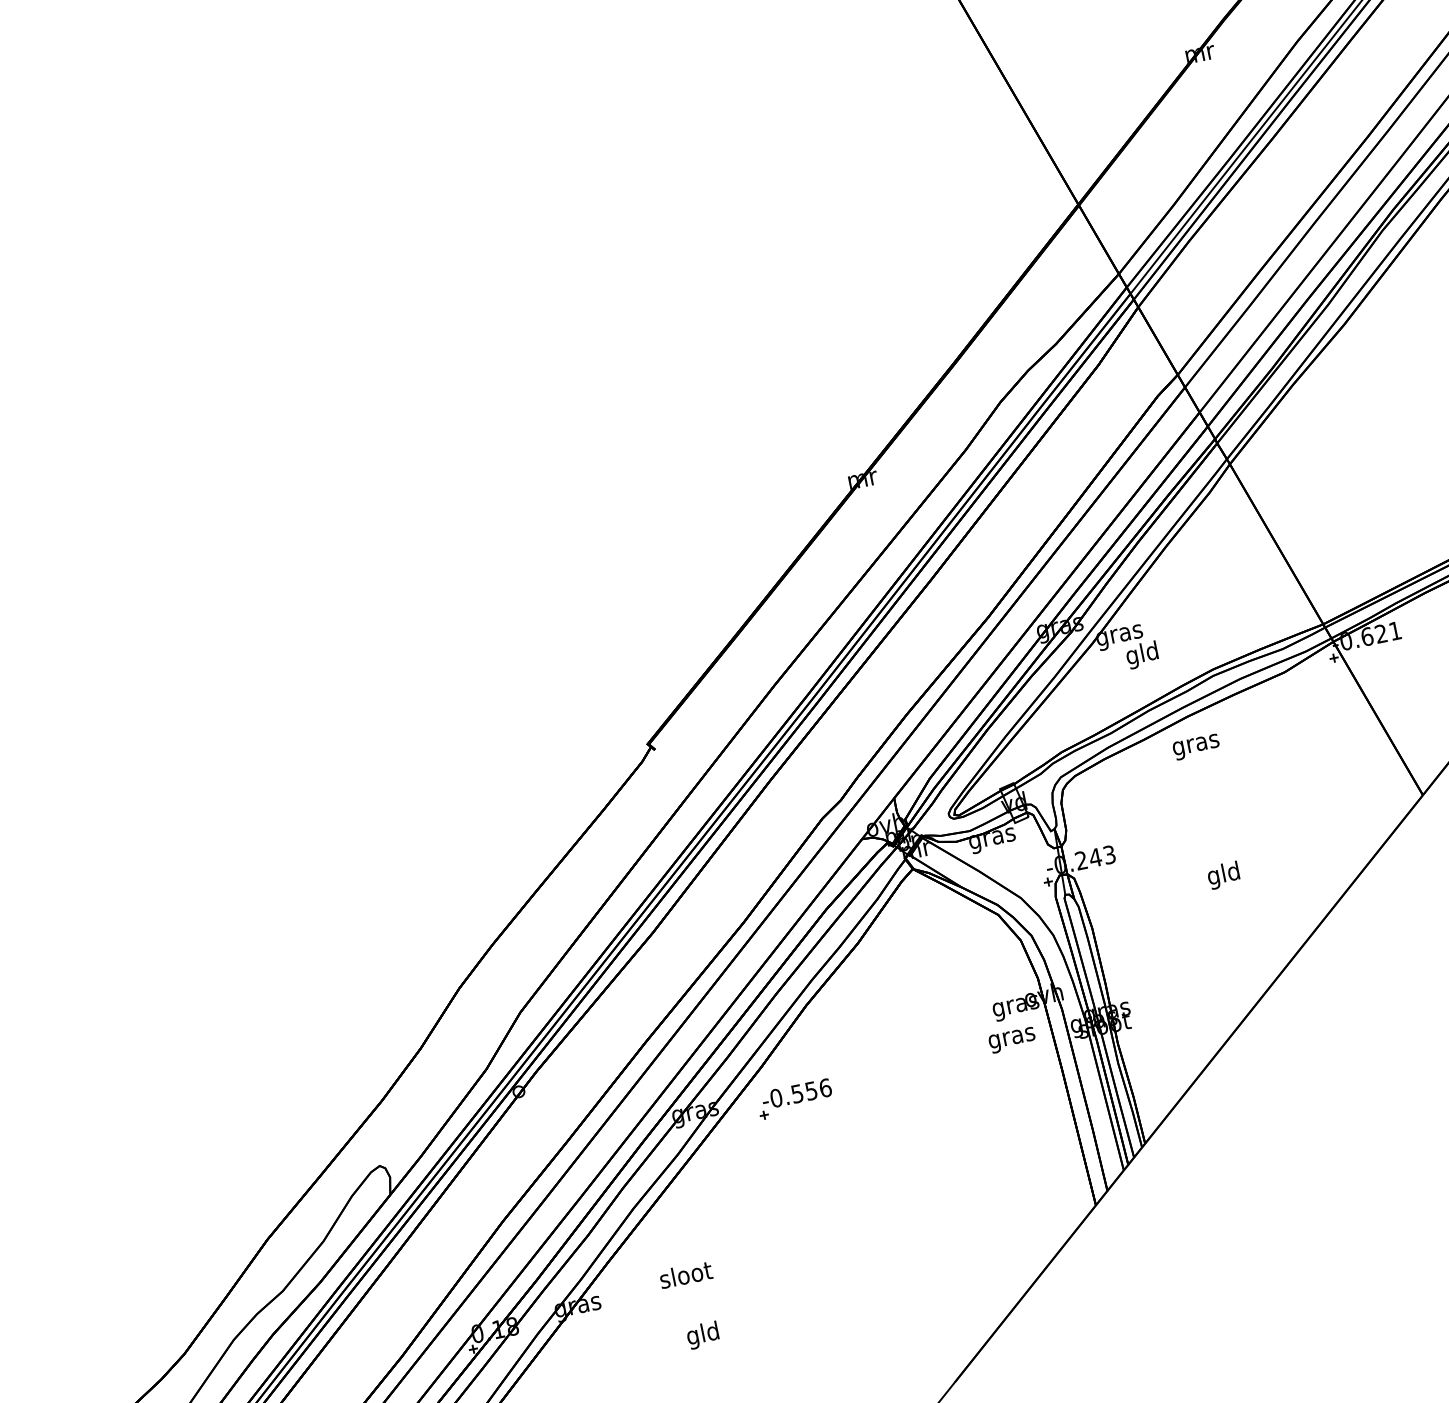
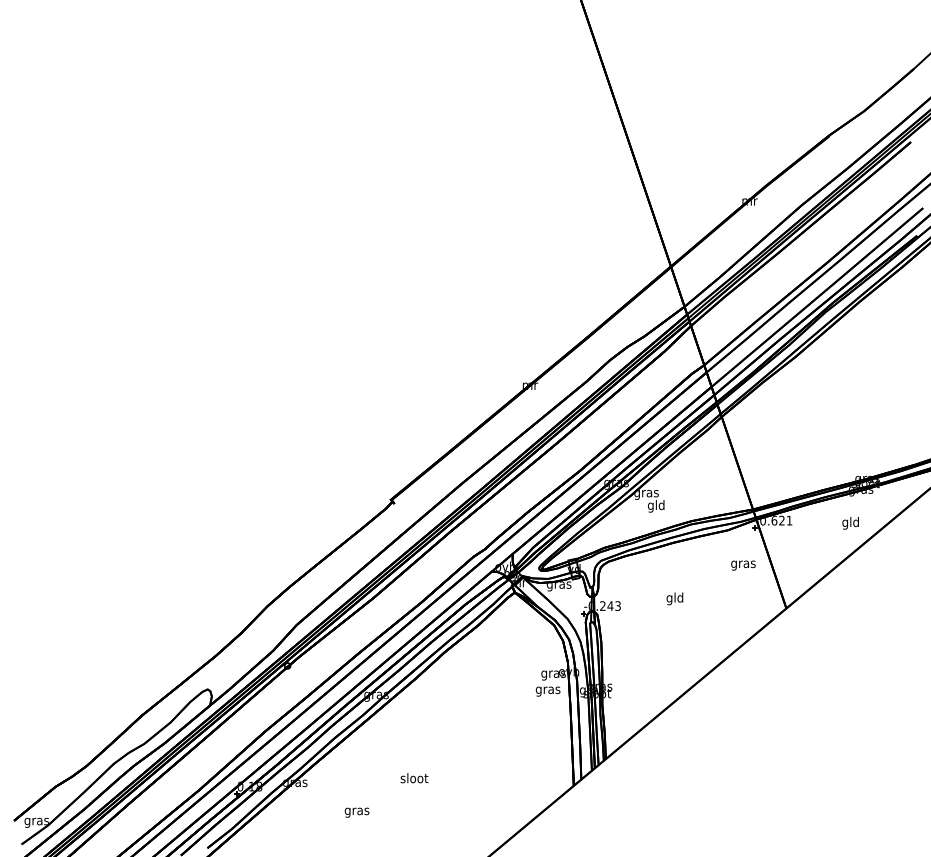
text: (1196, 746) -> (743, 565), moved
text: (1222, 874) -> (674, 598), moved
part: (794, 1098) -> (429, 698), removed
text: (686, 1275) -> (414, 778), moved
text: (702, 1335) -> (356, 811), gld -> gras

